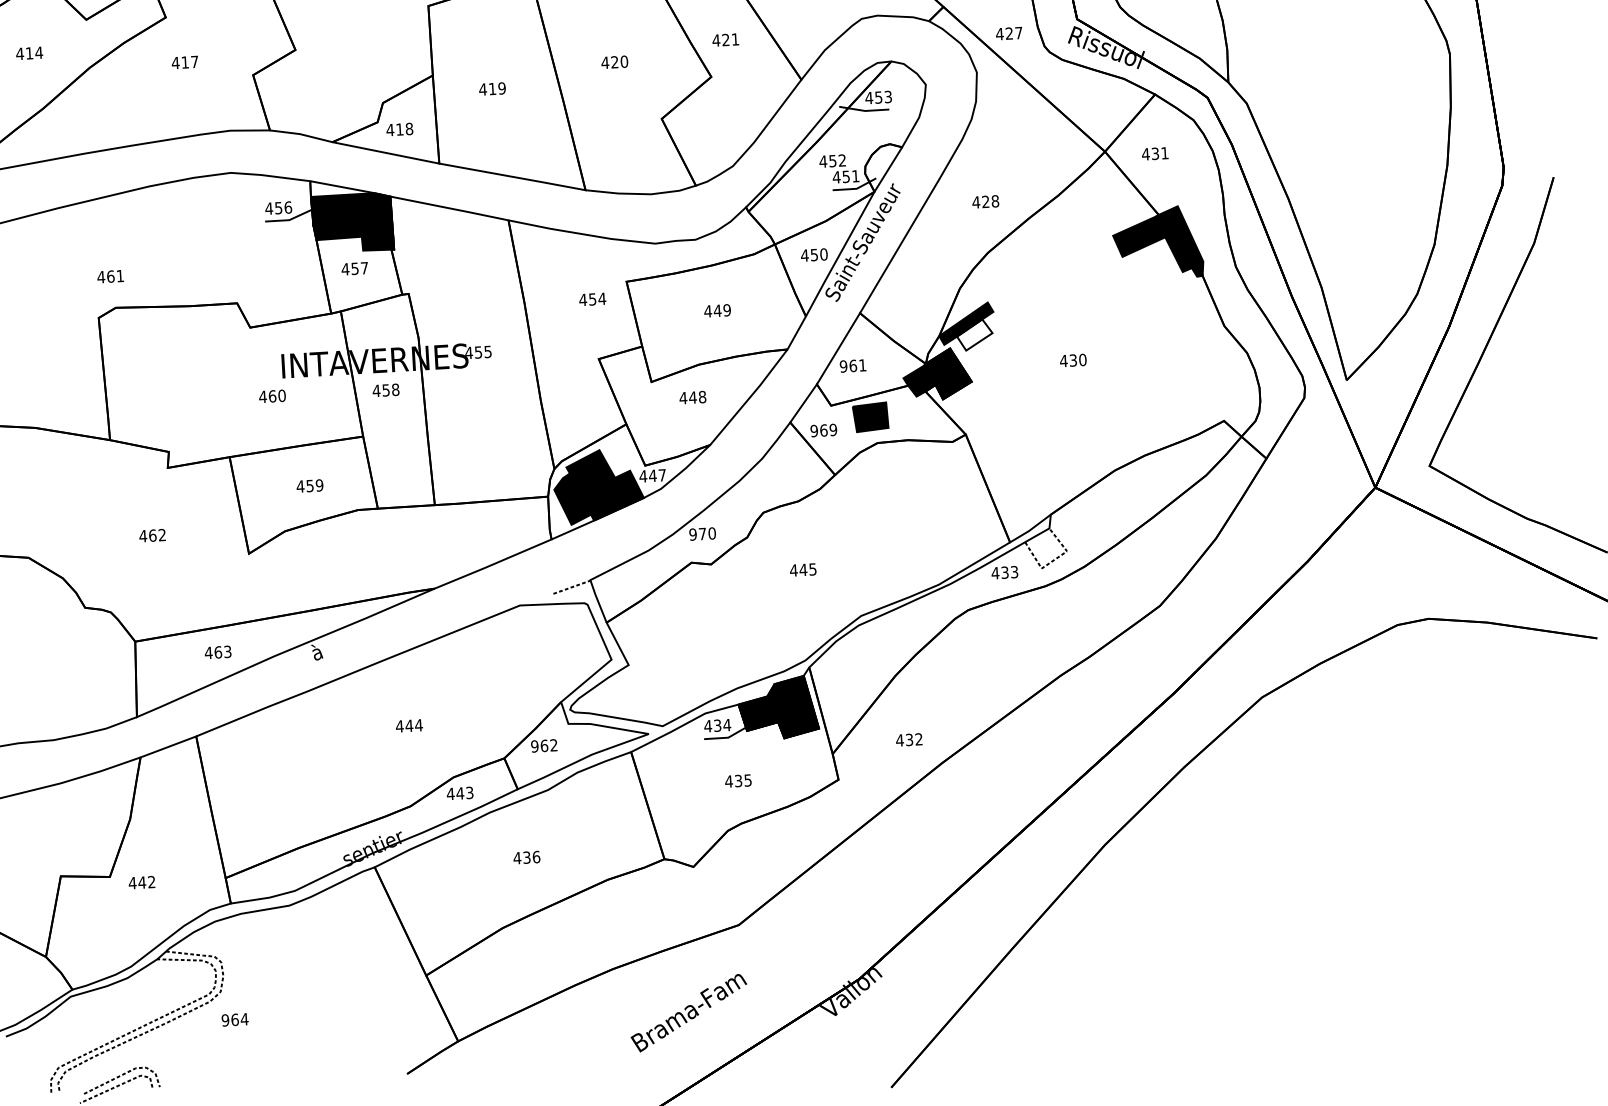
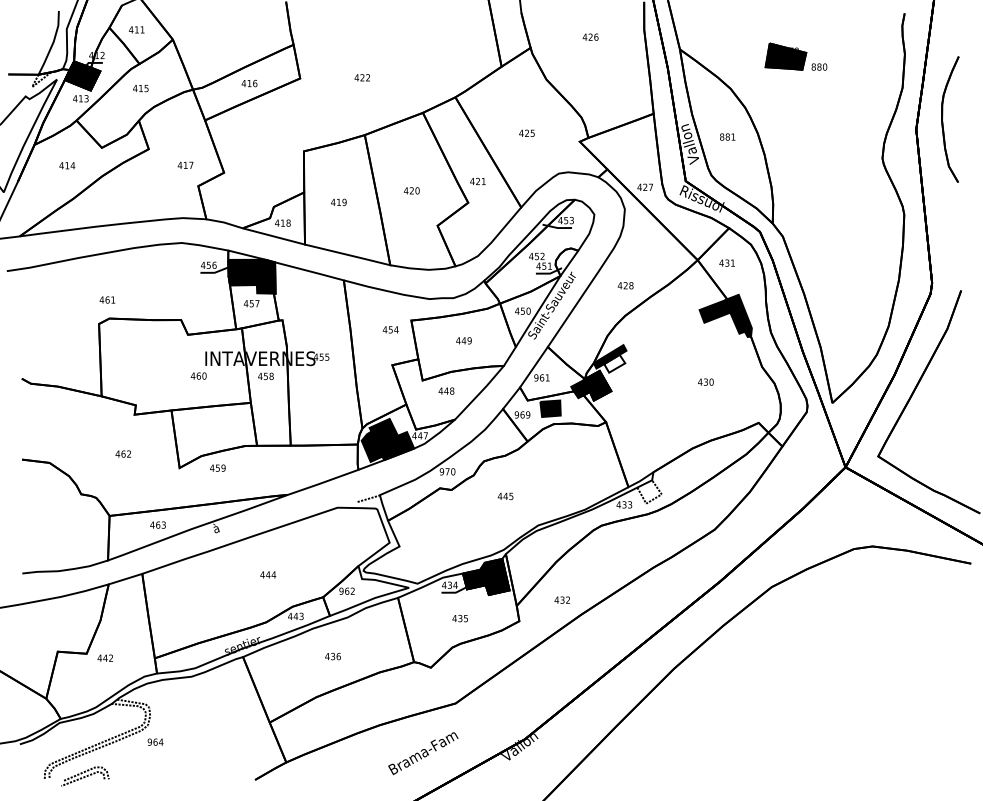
text: (184, 61) -> (185, 164), moved
text: (1072, 359) -> (705, 381), moved
text: (309, 484) -> (217, 467), moved

